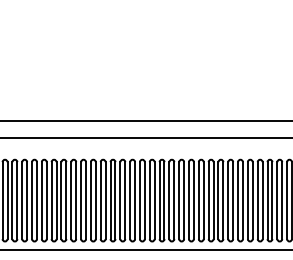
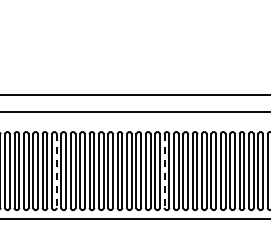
line: (36, 201) -> (56, 171), solid -> dashed
line: (149, 201) -> (164, 171), solid -> dashed

